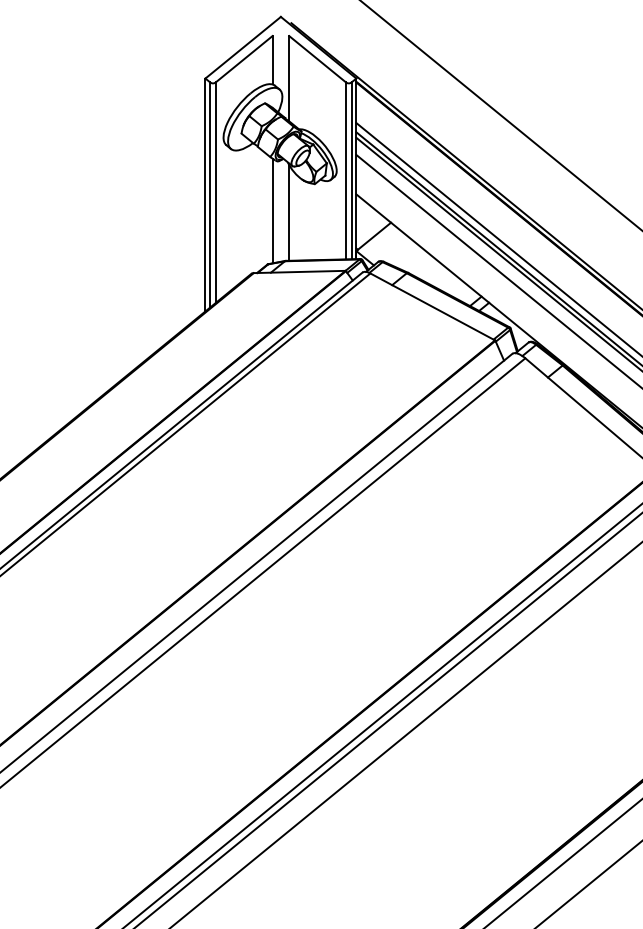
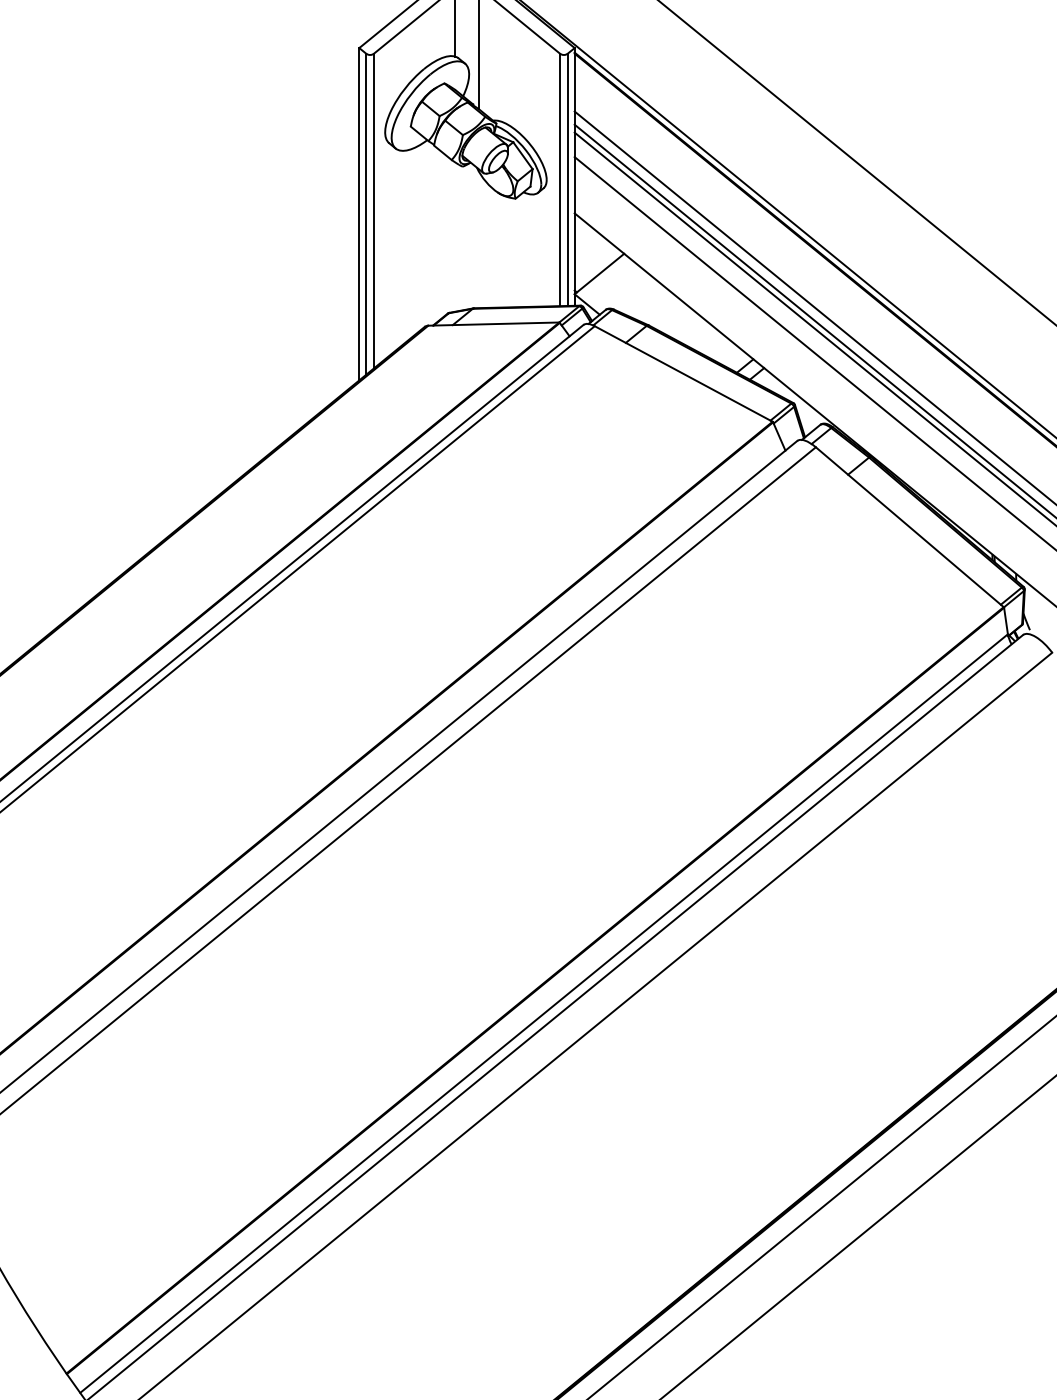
line: (272, 210) -> (455, 236), removed
line: (288, 212) -> (478, 239), removed

